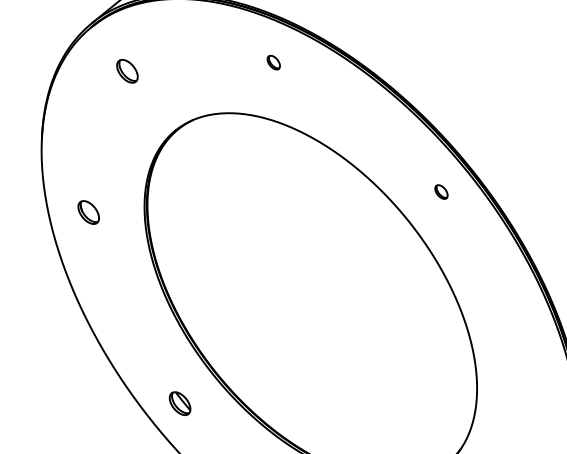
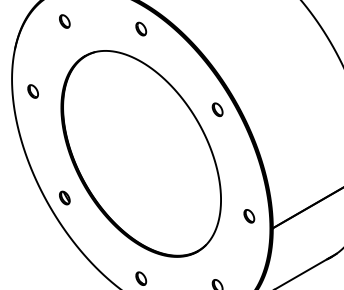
part: (273, 61) -> (141, 28), size x1.67
part: (441, 191) -> (217, 109), size x1.67
part: (533, 383) -> (249, 216), added

